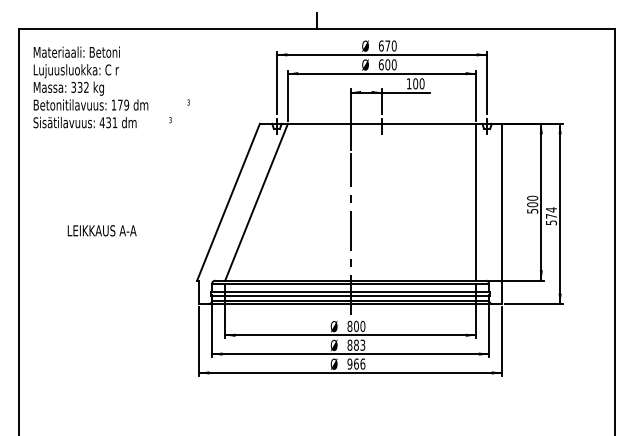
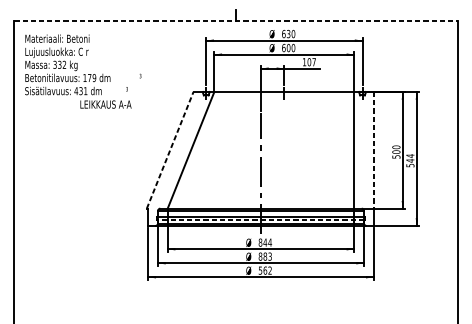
line: (316, 28) -> (235, 21), solid -> dashed
text: (387, 45) -> (288, 33), 670 -> 630
text: (421, 83) -> (313, 61), 100 -> 107
line: (228, 201) -> (170, 149), solid -> dashed
line: (502, 202) -> (373, 150), solid -> dashed
text: (551, 216) -> (410, 160), 574 -> 544
text: (101, 230) -> (105, 104), moved
line: (350, 296) -> (260, 220), solid -> dashed
text: (359, 326) -> (267, 242), 800 -> 844
text: (356, 363) -> (265, 270), 966 -> 562

